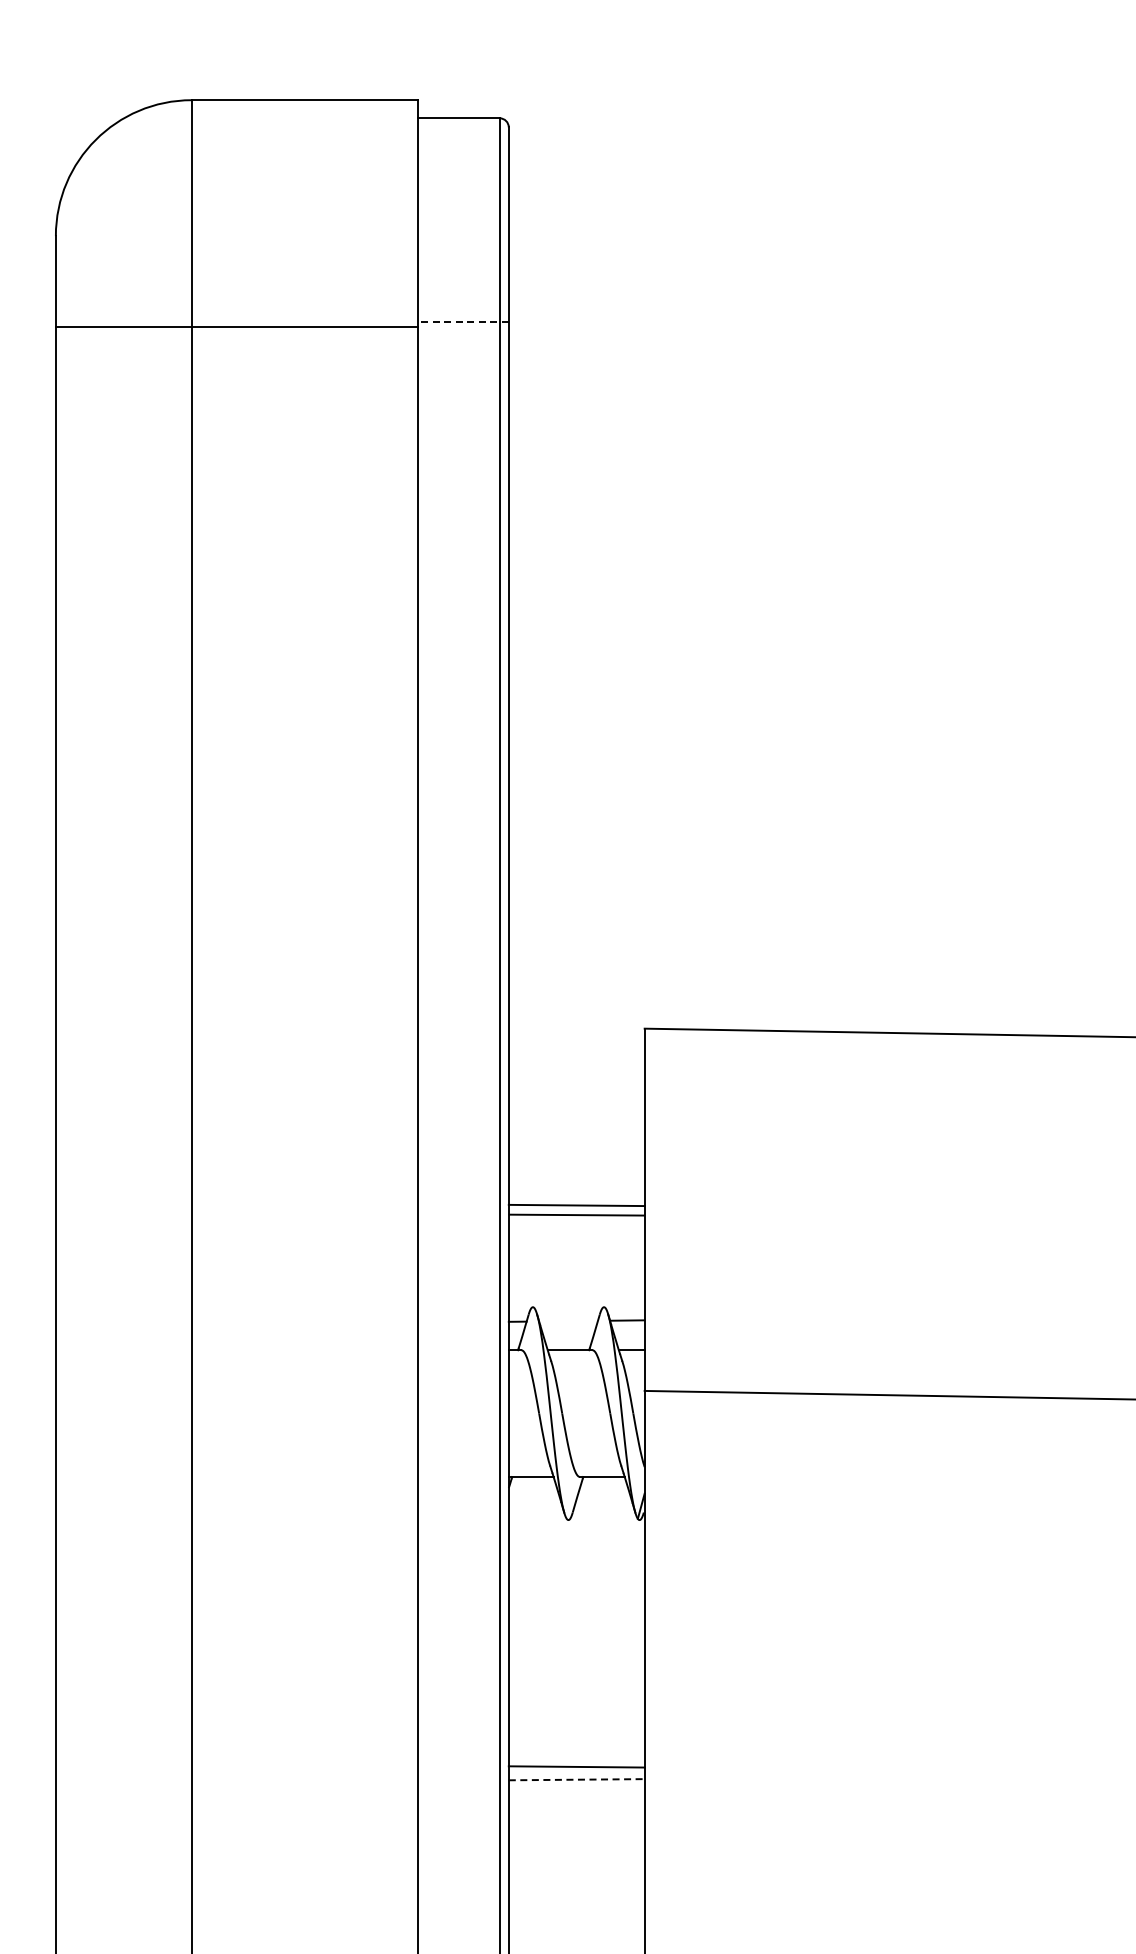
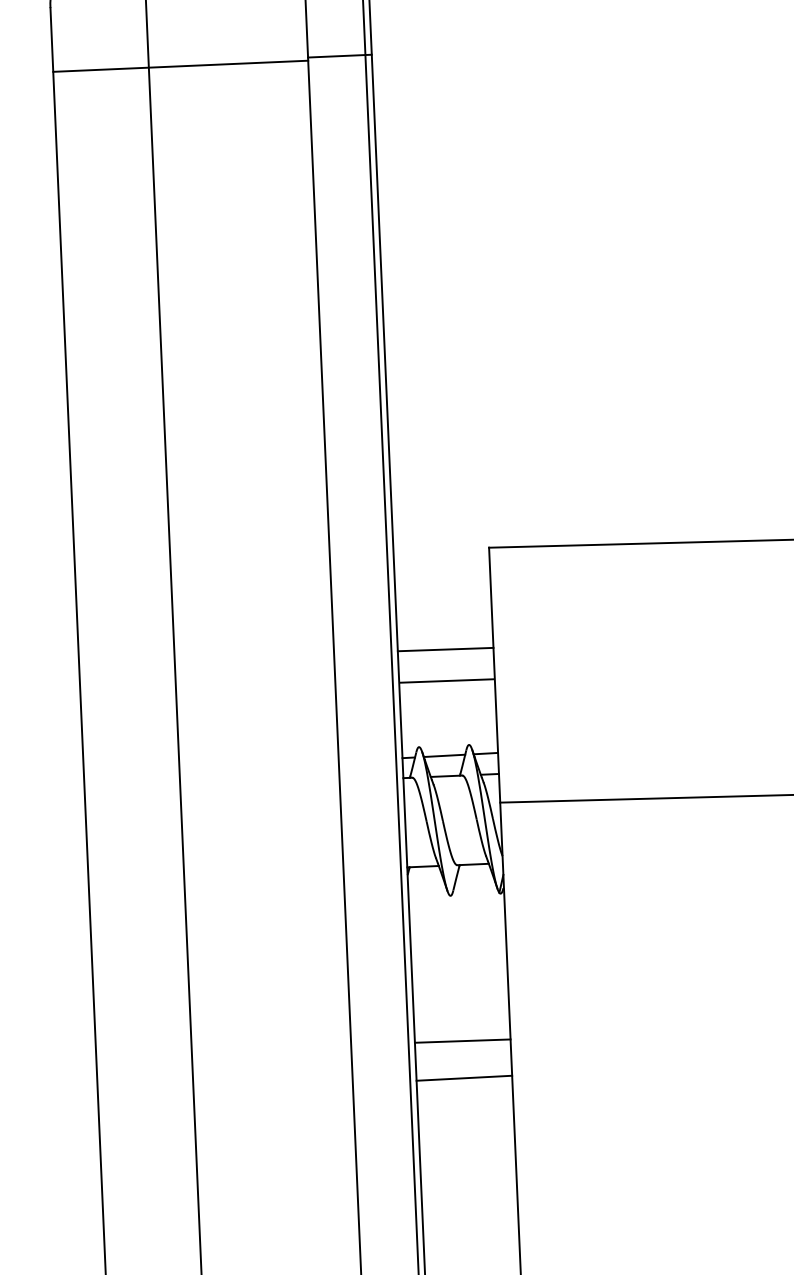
line: (463, 322) -> (339, 56), dashed -> solid
line: (576, 1205) -> (445, 649), moved
line: (568, 1320) -> (444, 755), added
line: (576, 1766) -> (462, 1040), moved
line: (576, 1779) -> (464, 1078), dashed -> solid

